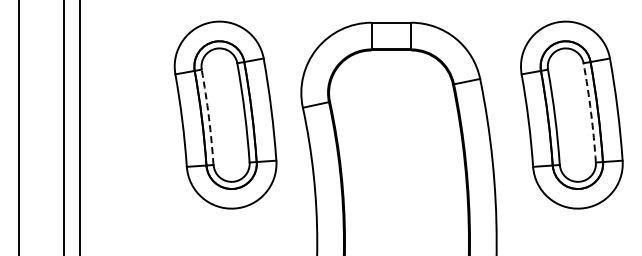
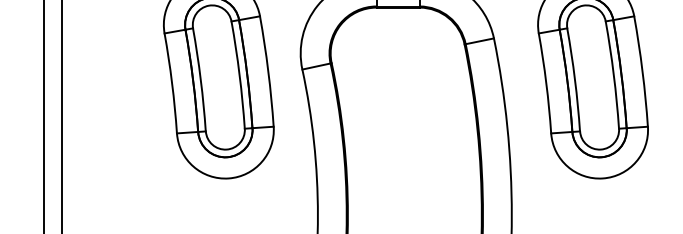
arc: (591, 112) -> (614, 74), dashed -> solid
arc: (208, 117) -> (200, 80), dashed -> solid

